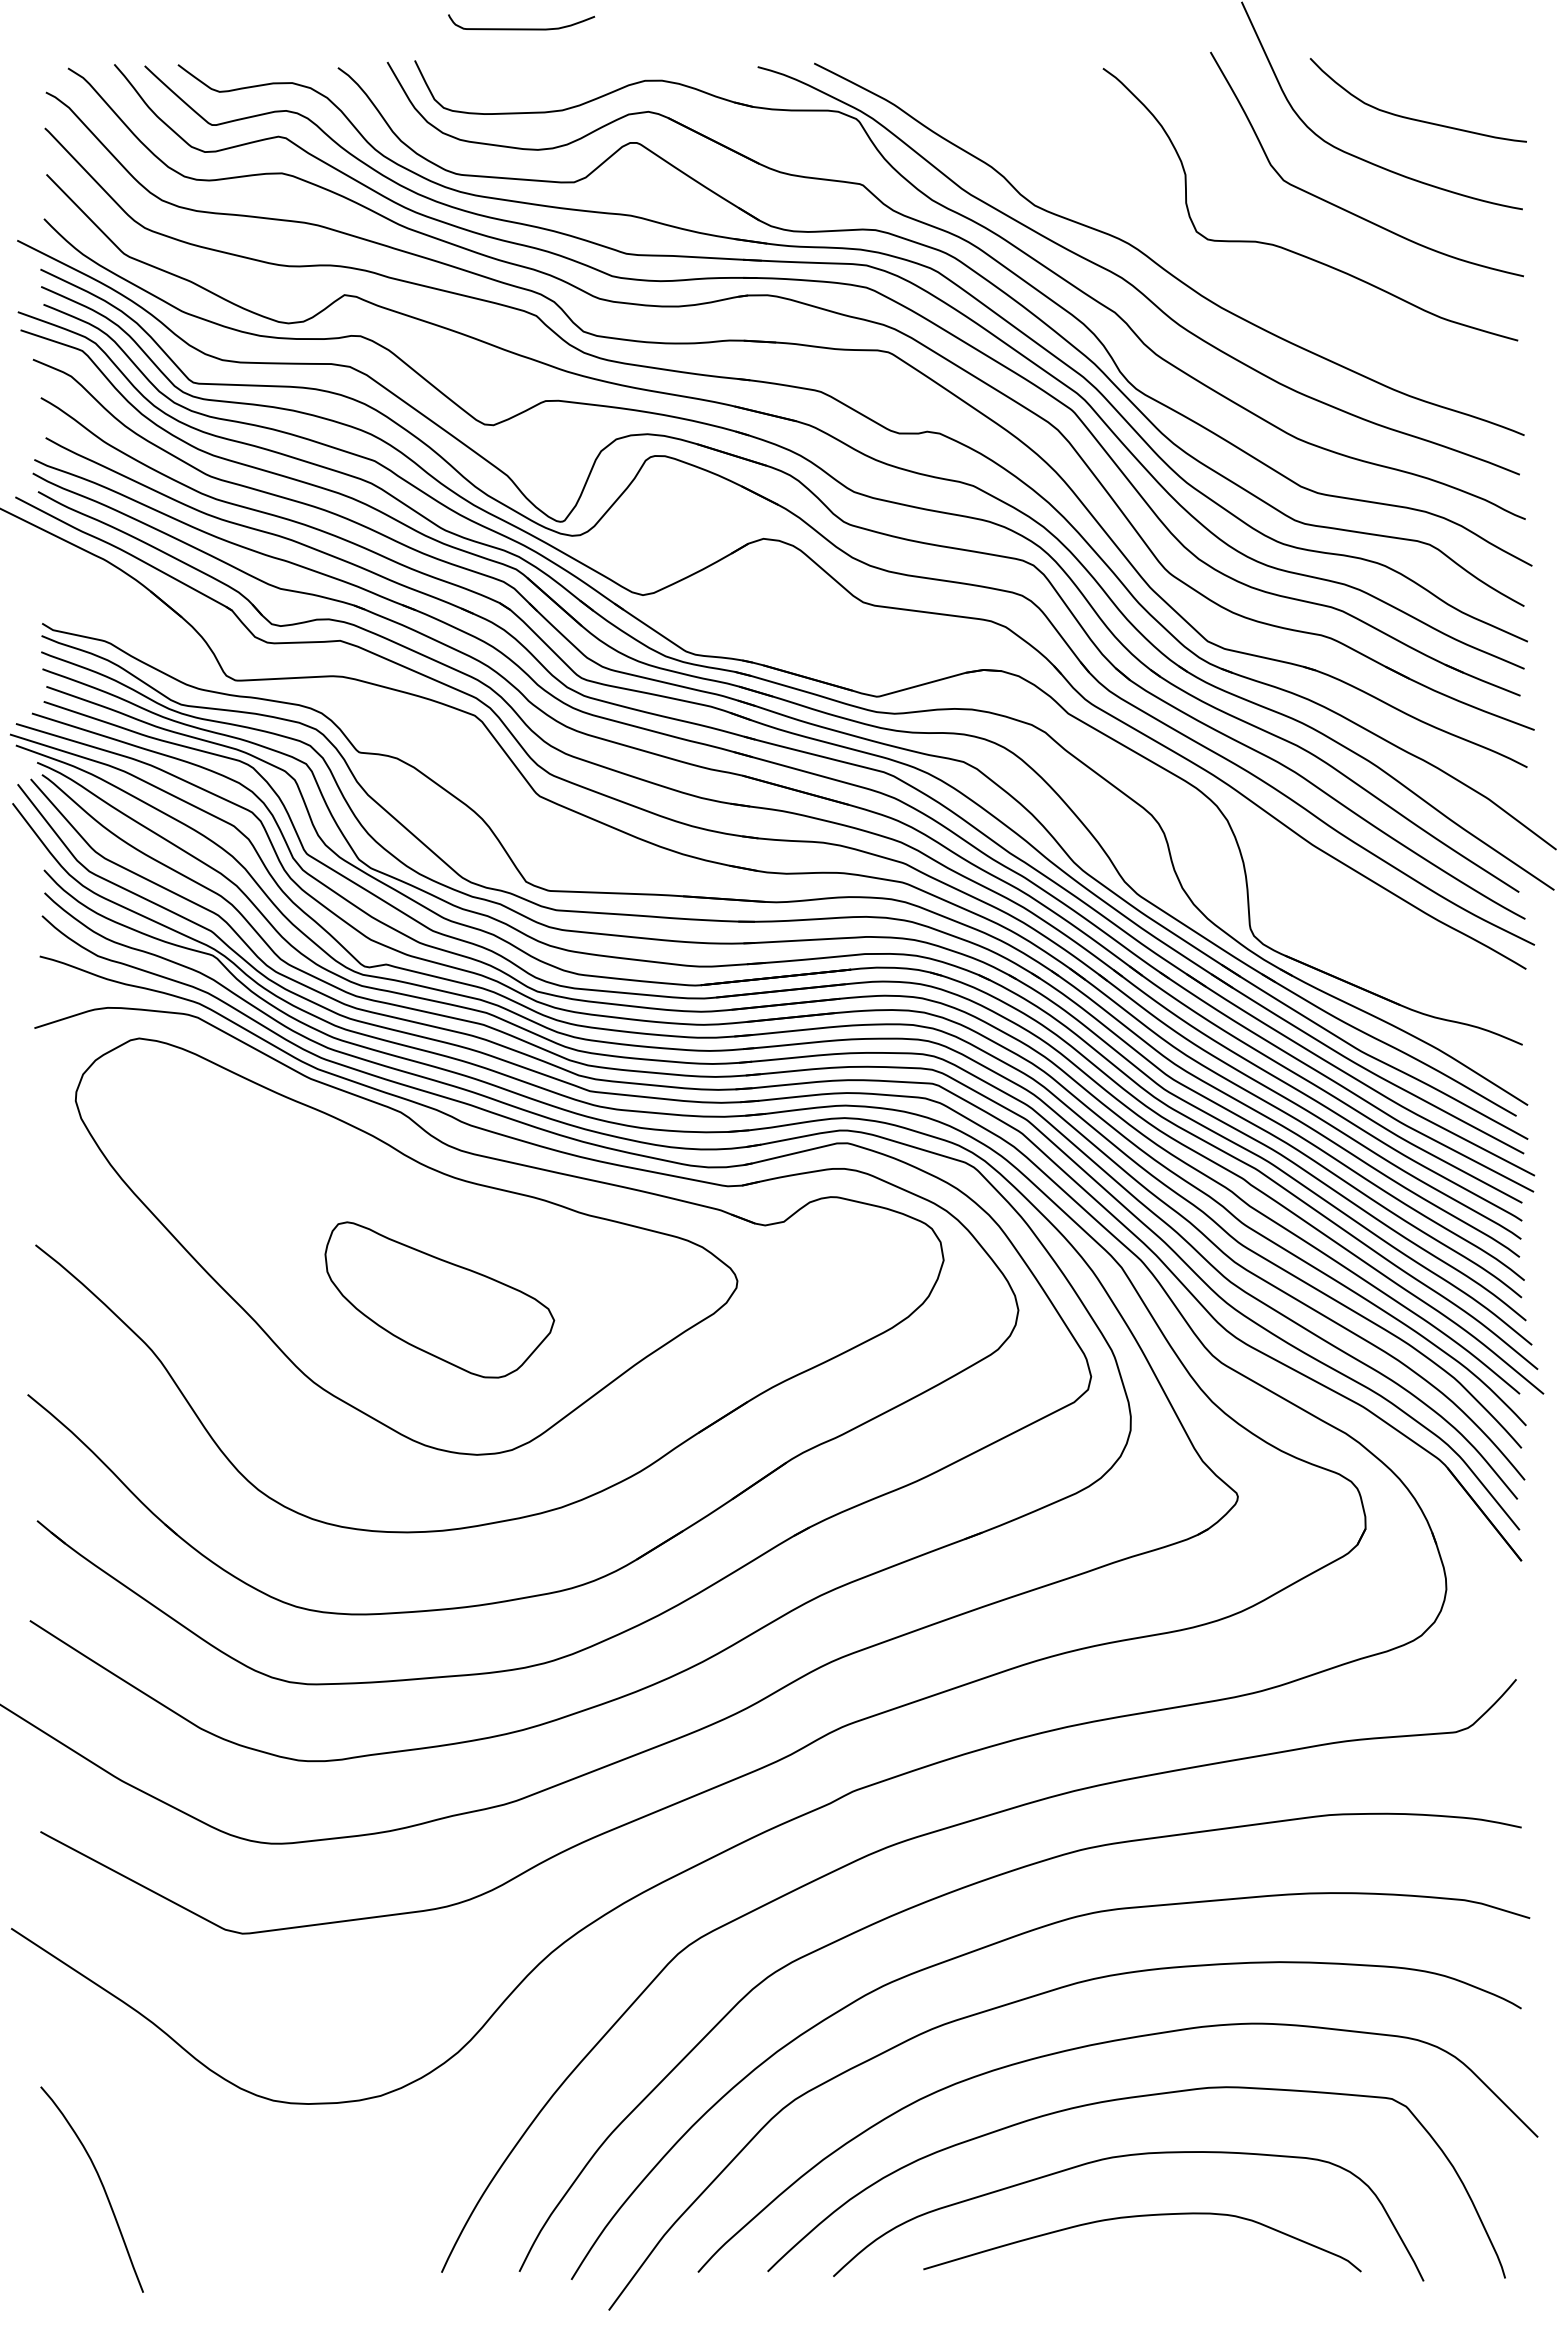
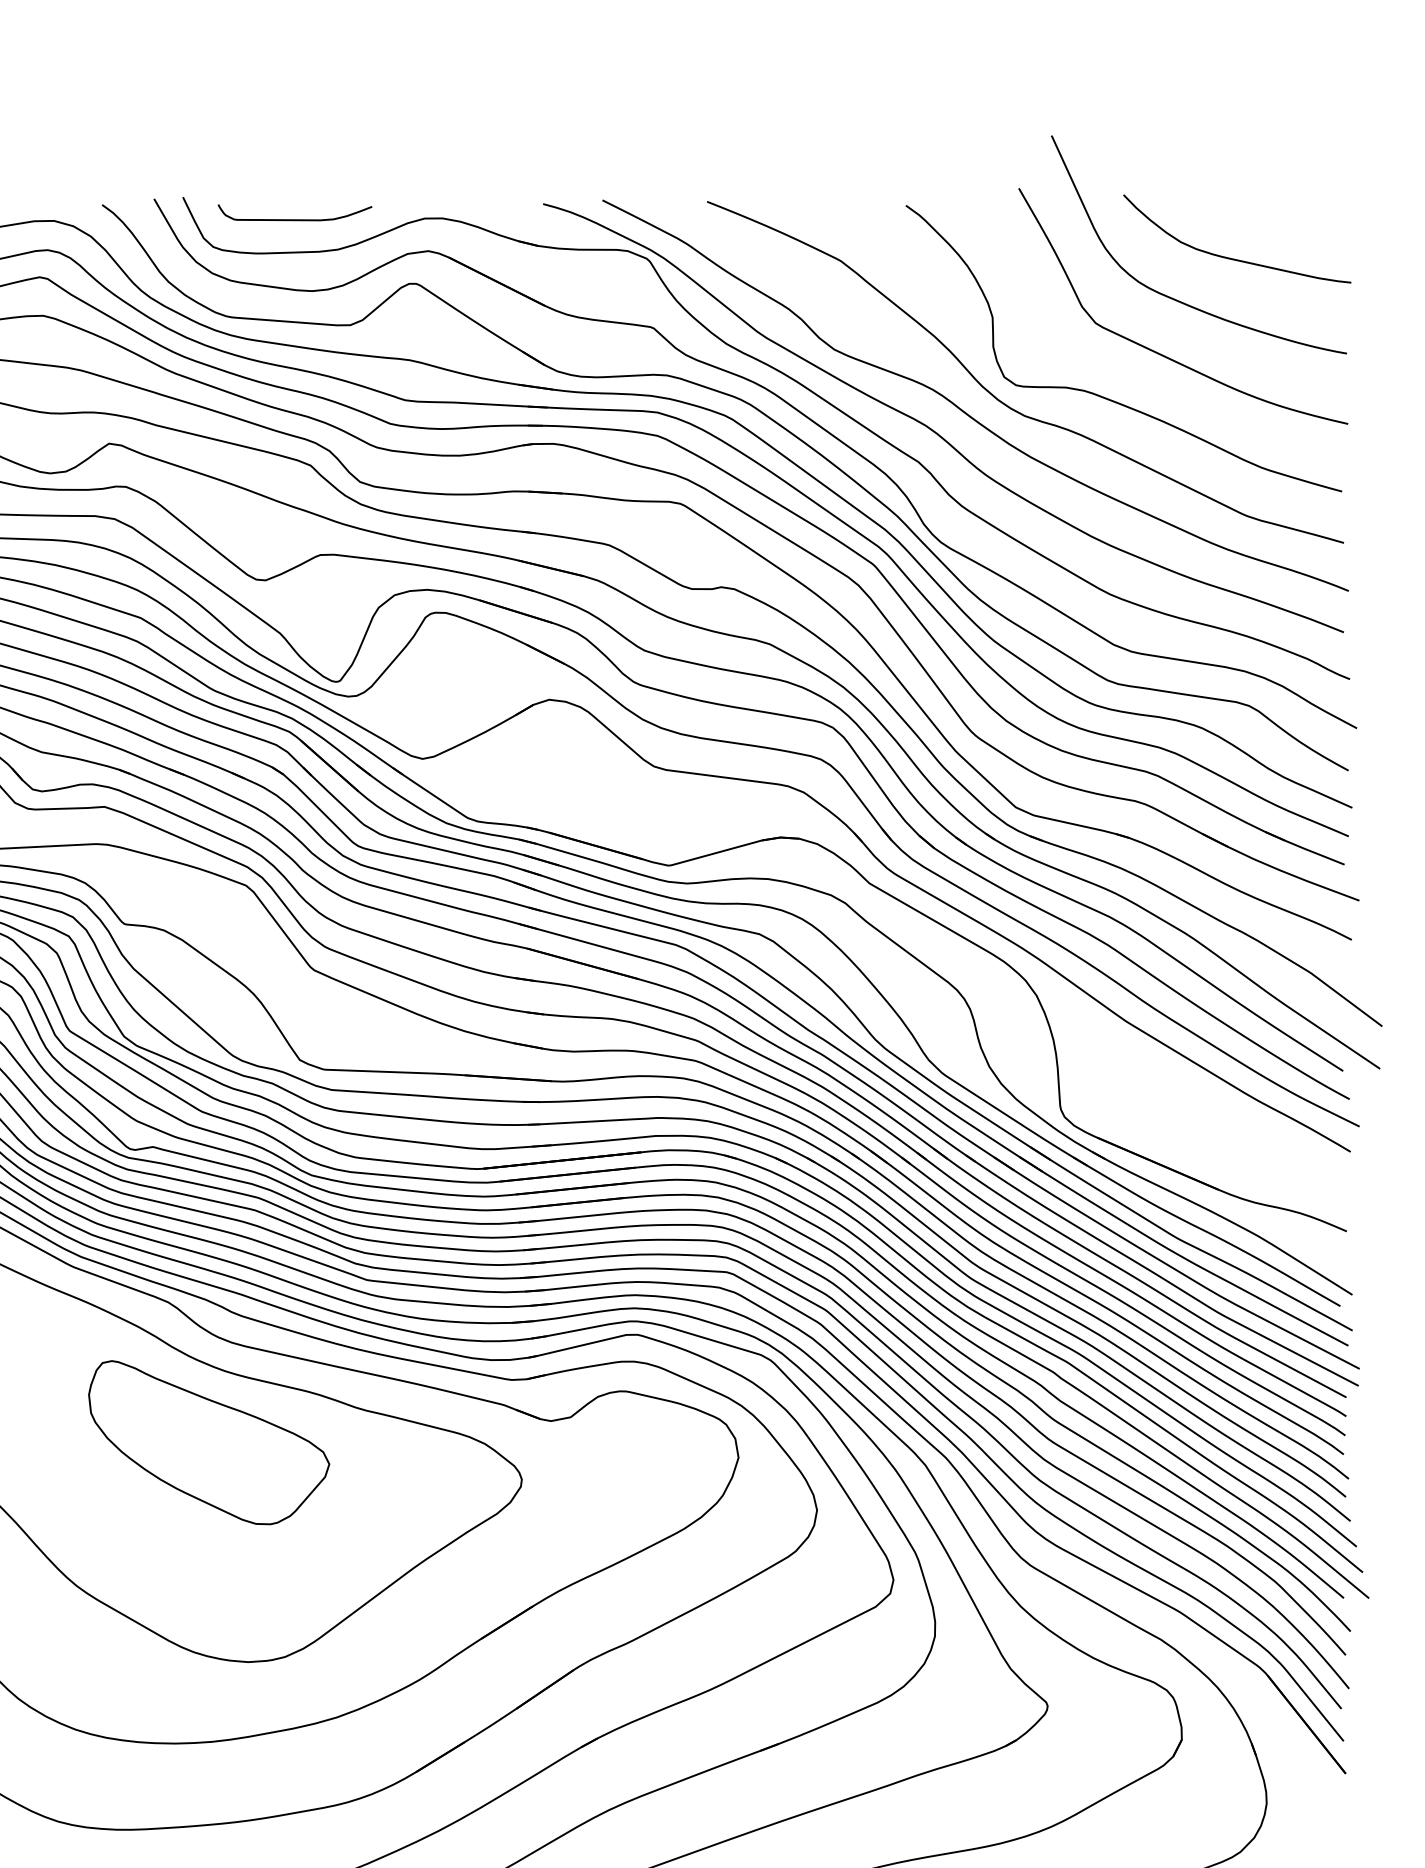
curve: (521, 28) -> (295, 219), moved
curve: (1197, 256) -> (1005, 403), added
part: (439, 1299) -> (208, 1442), moved

